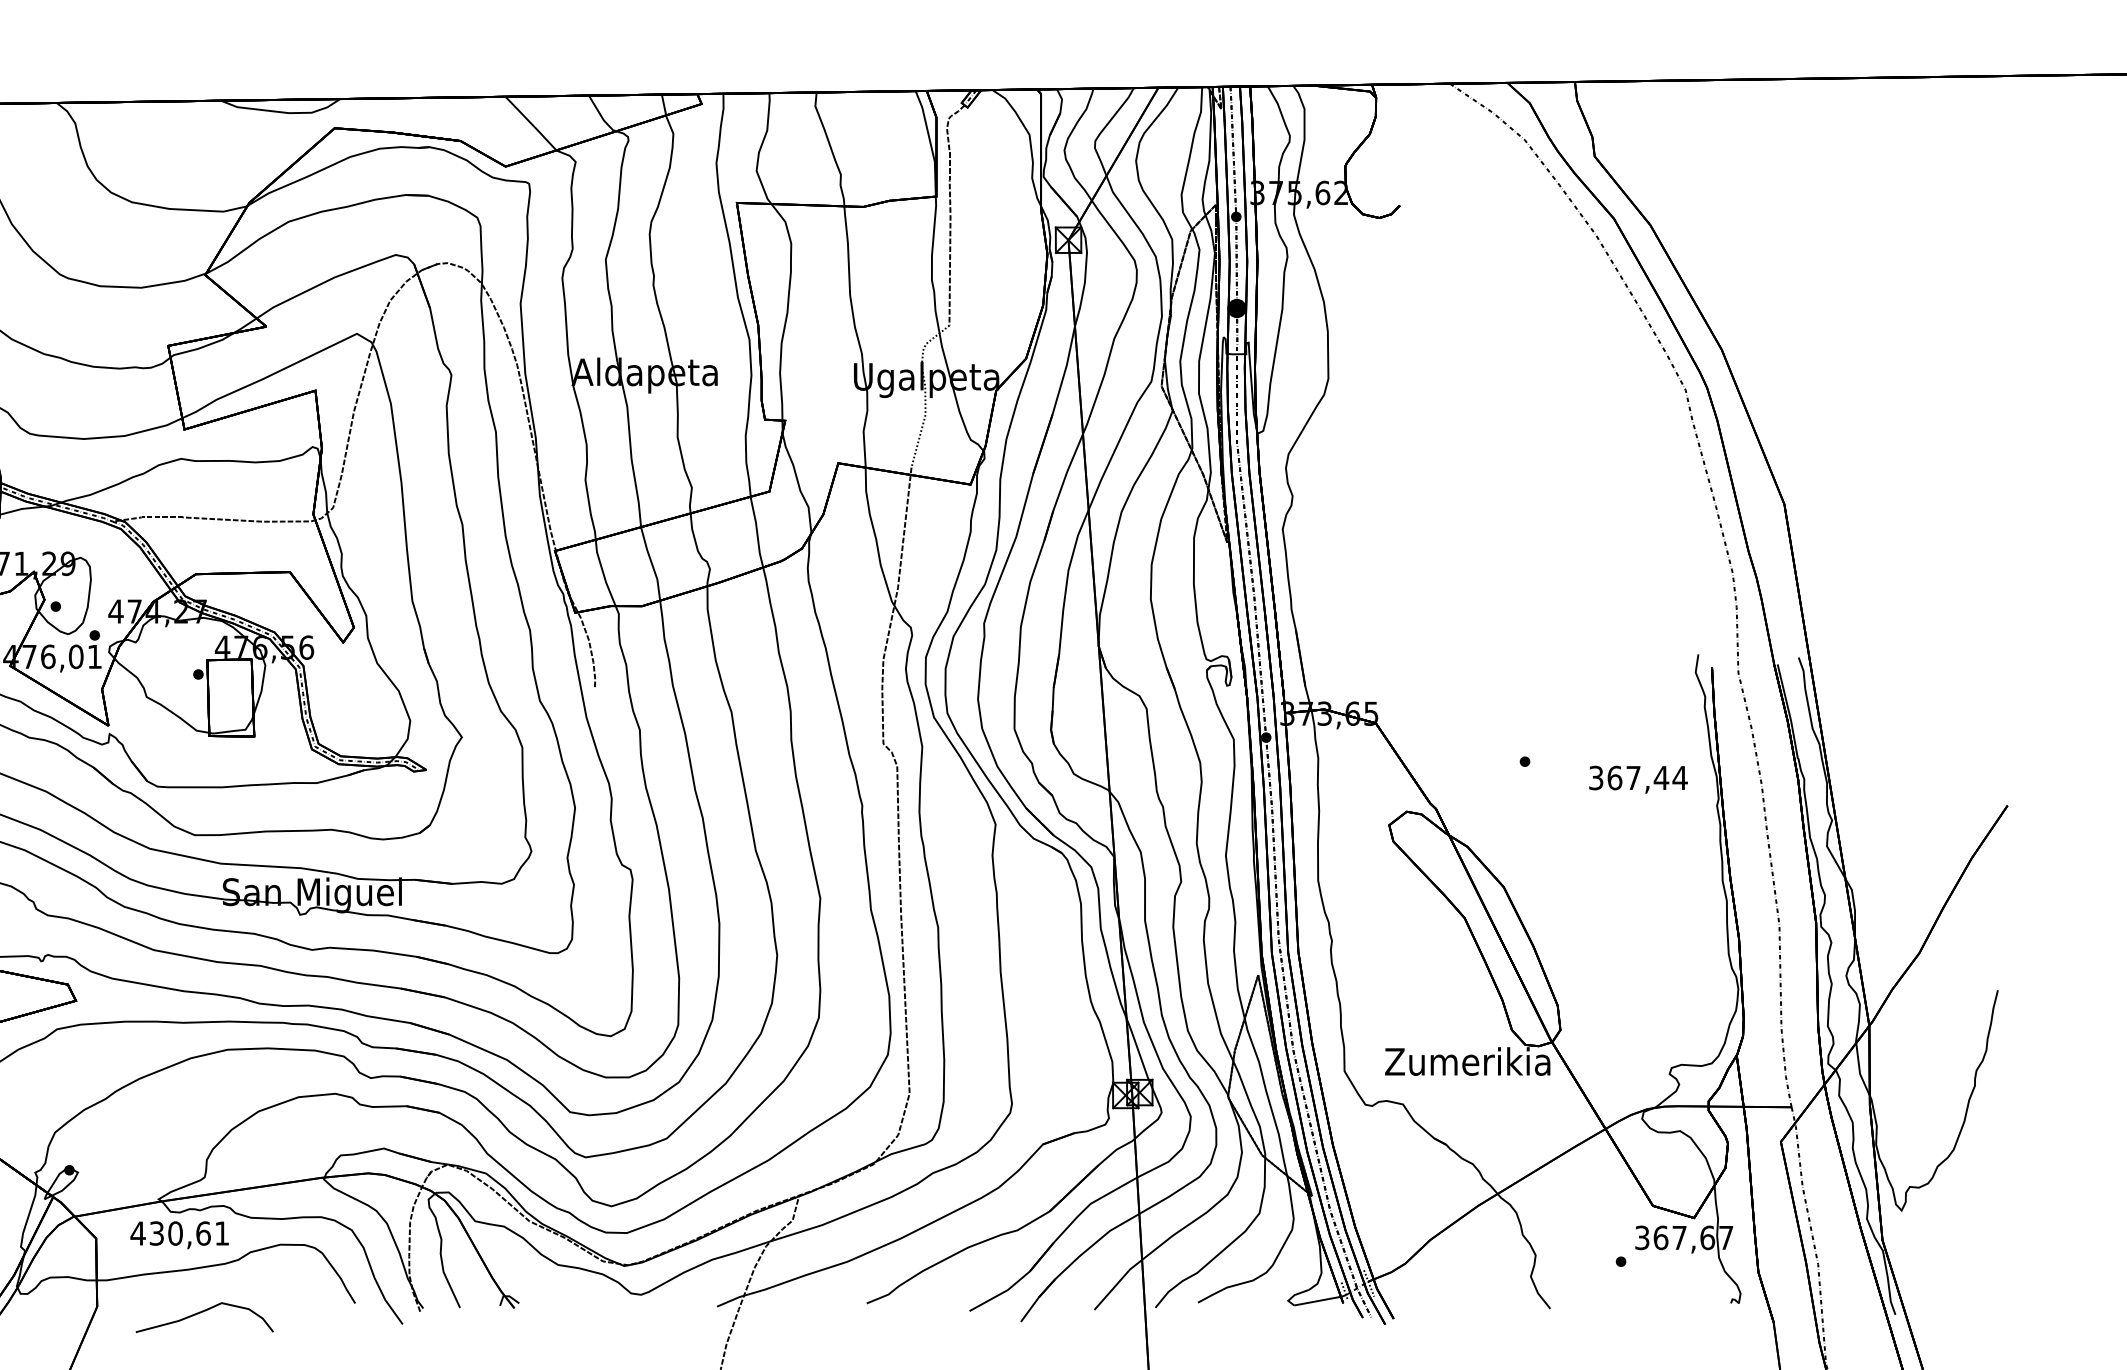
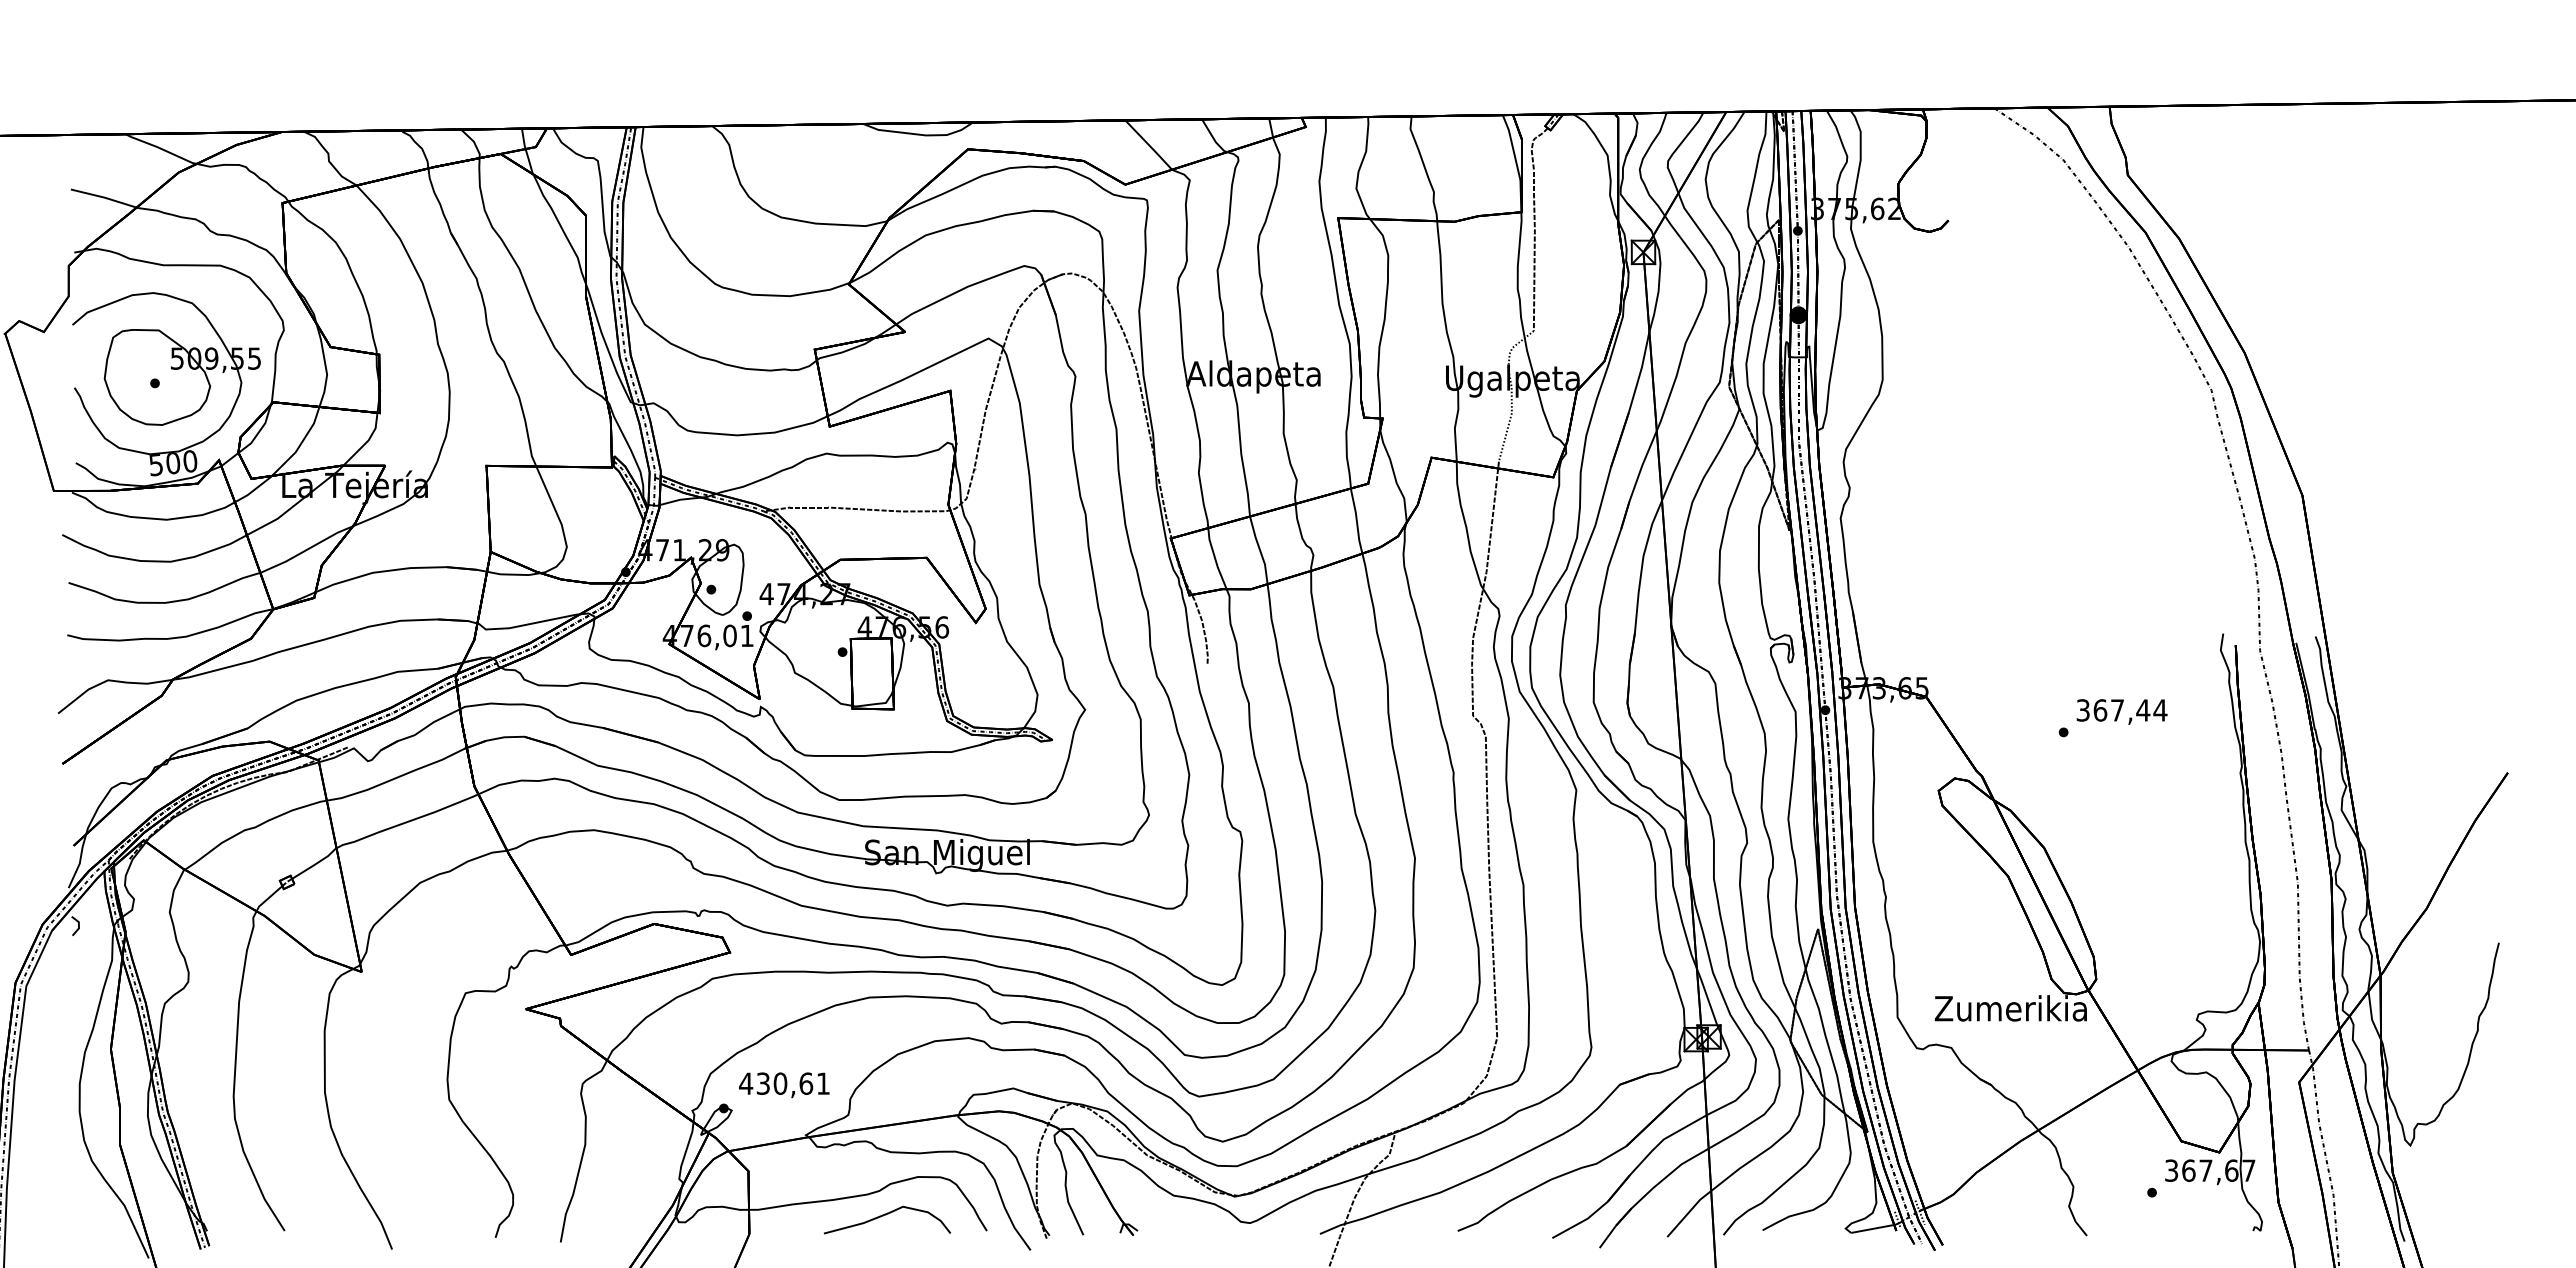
text: (1637, 779) -> (2121, 711), moved
text: (179, 1235) -> (784, 1085), moved
curve: (203, 1312) -> (886, 1215), moved

